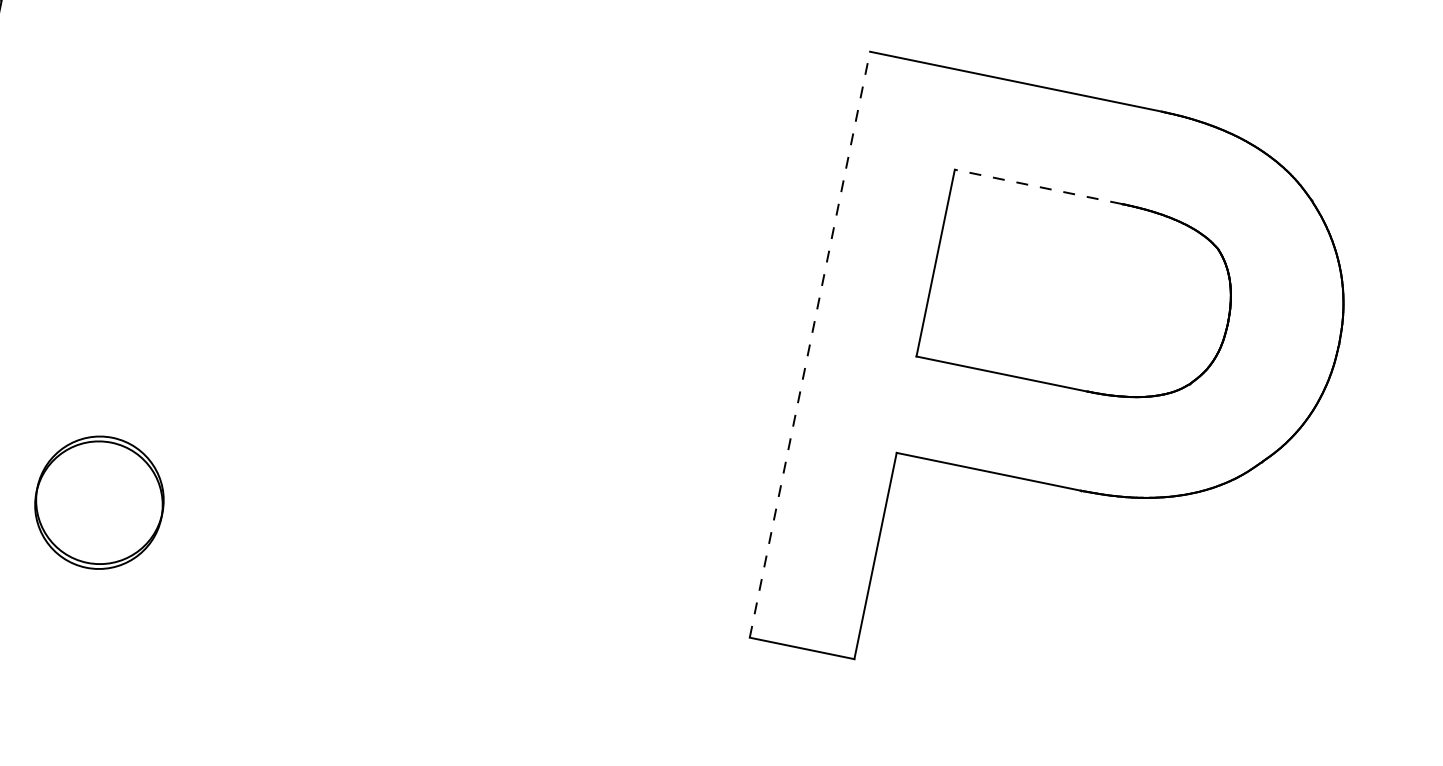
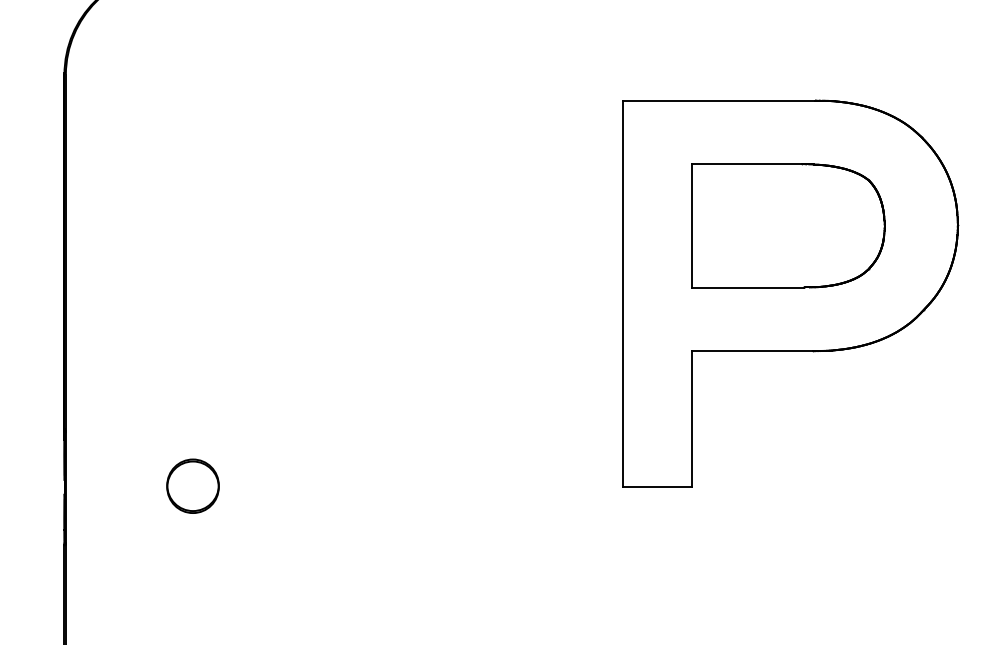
line: (1037, 187) -> (746, 164), dashed -> solid
line: (809, 343) -> (622, 293), dashed -> solid
part: (98, 501) -> (192, 485), size x0.62

